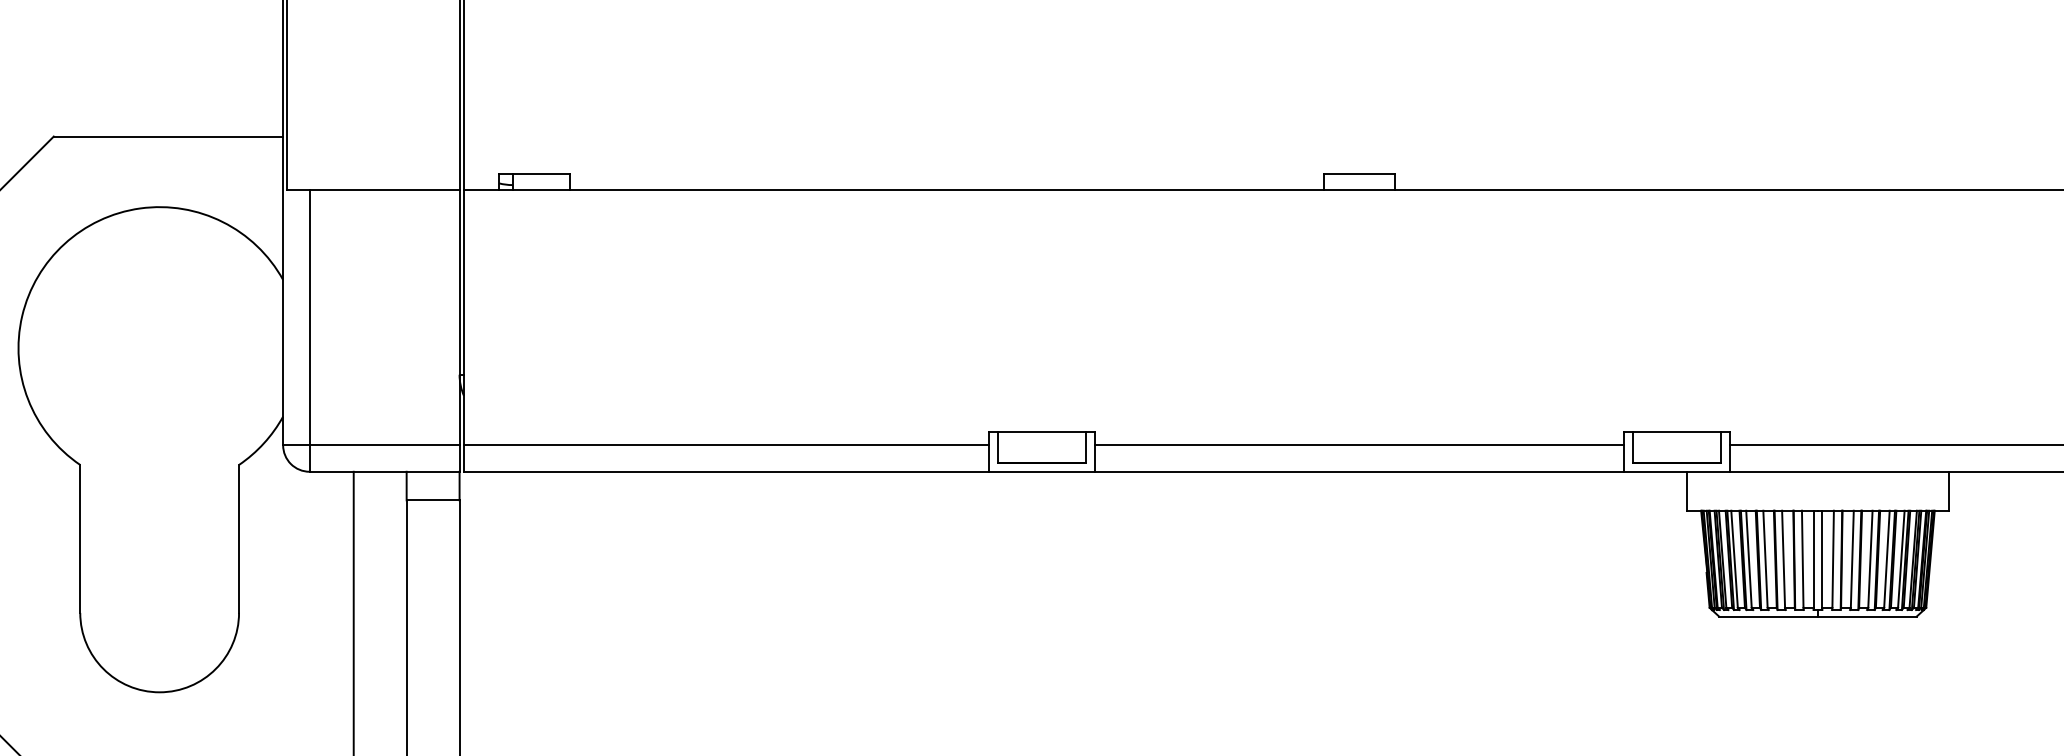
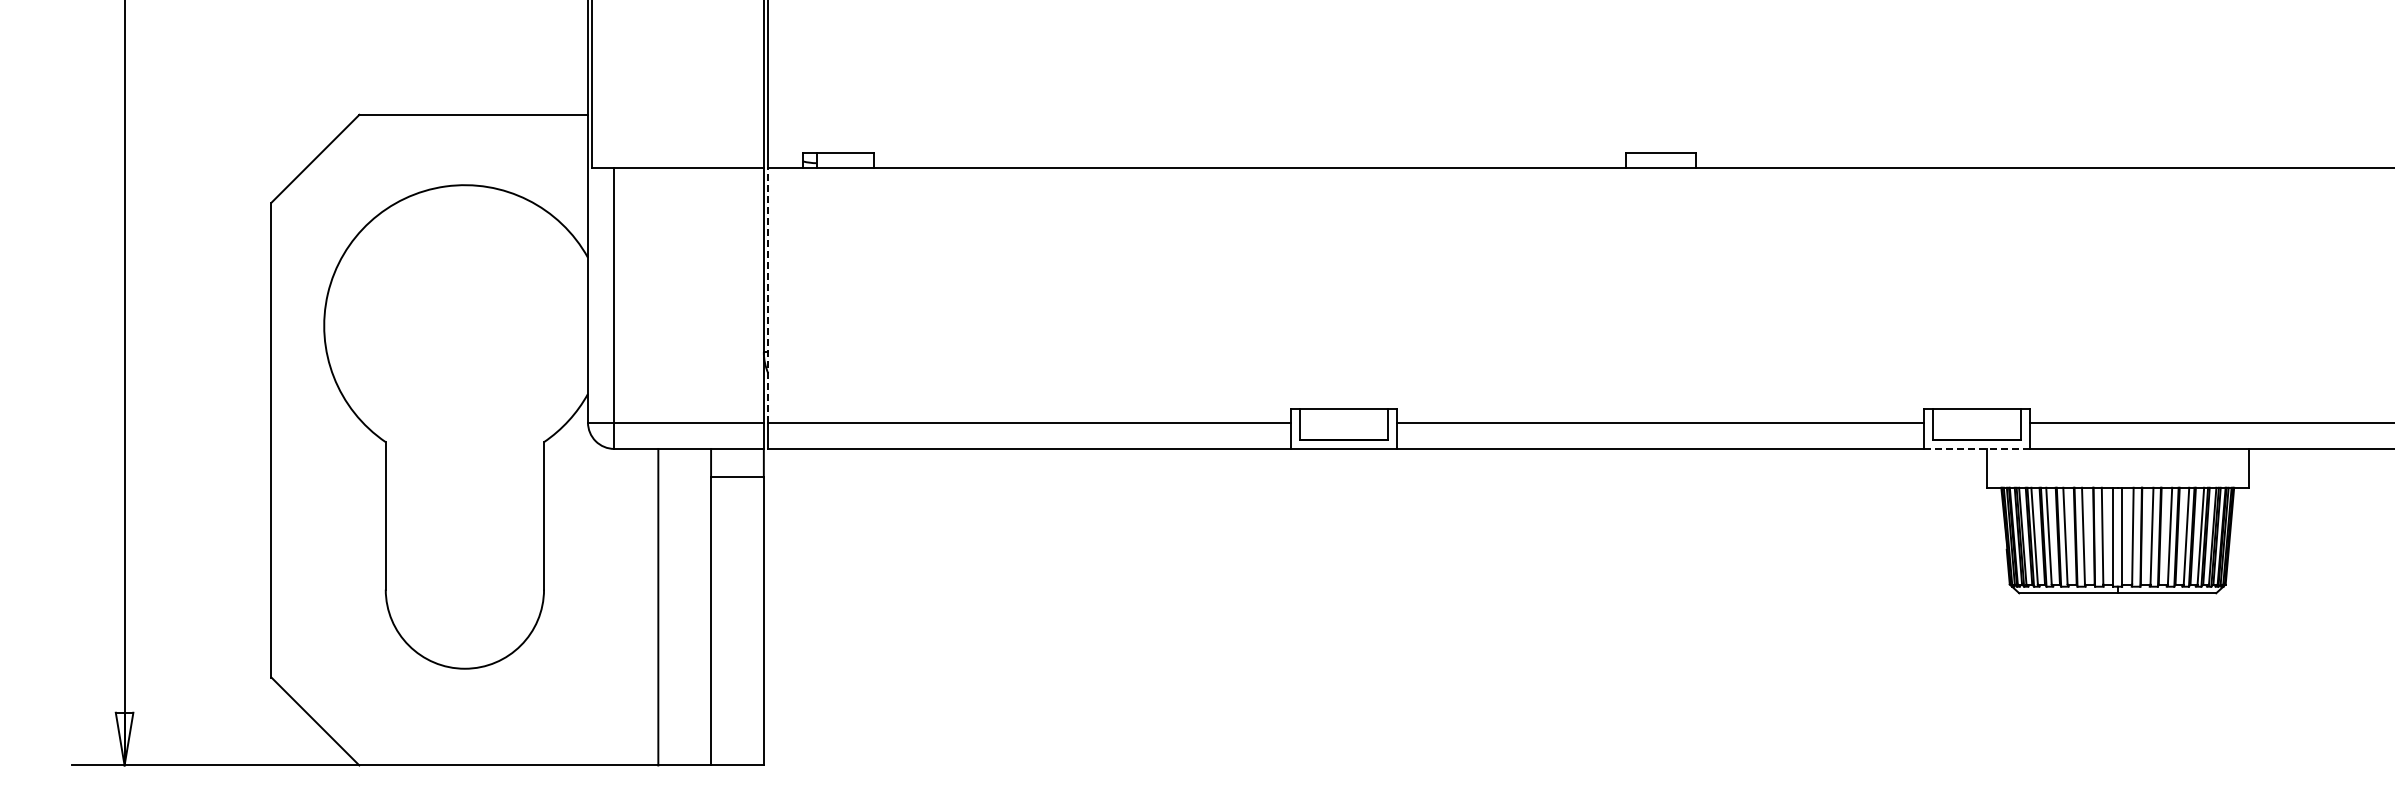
line: (464, 317) -> (768, 295), solid -> dashed
line: (1677, 471) -> (1977, 448), solid -> dashed

